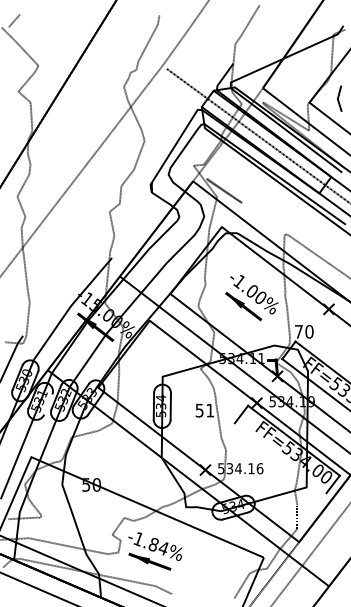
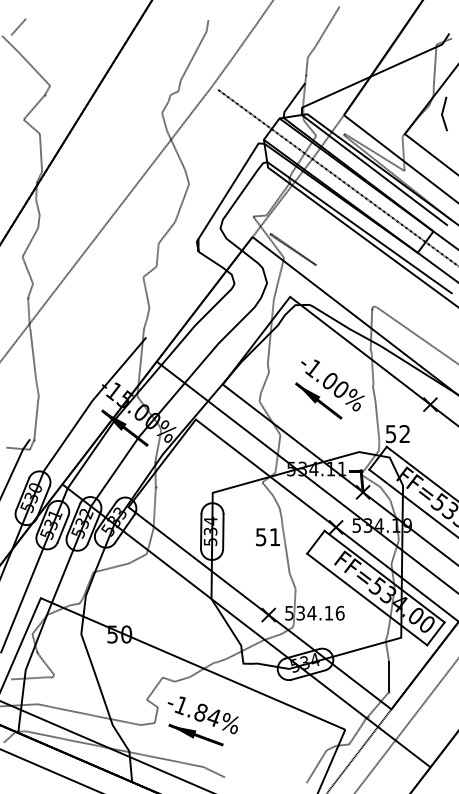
line: (338, 98) -> (443, 113), moved
text: (303, 332) -> (397, 434), 70 -> 52
line: (47, 404) -> (62, 529), added
line: (280, 458) -> (367, 599), added

